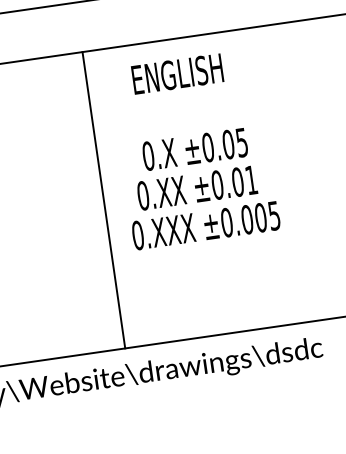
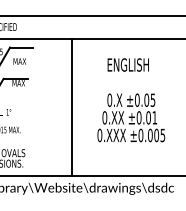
part: (195, 149) -> (131, 100), moved
line: (103, 198) -> (71, 106), moved

